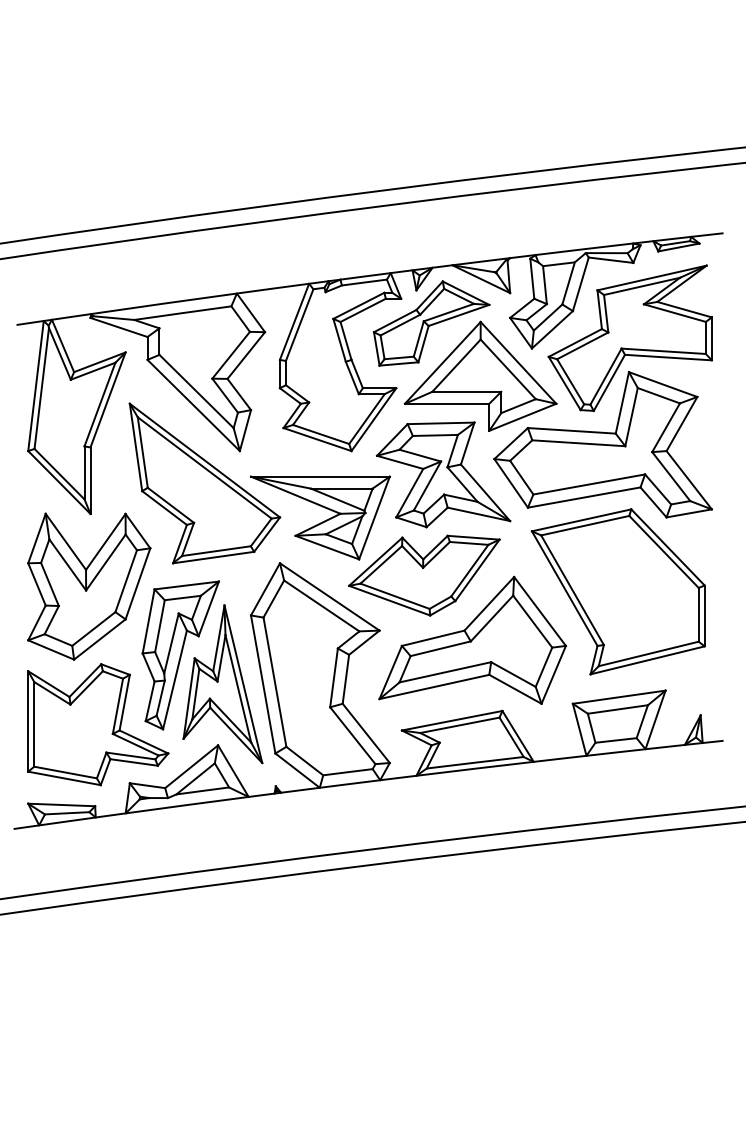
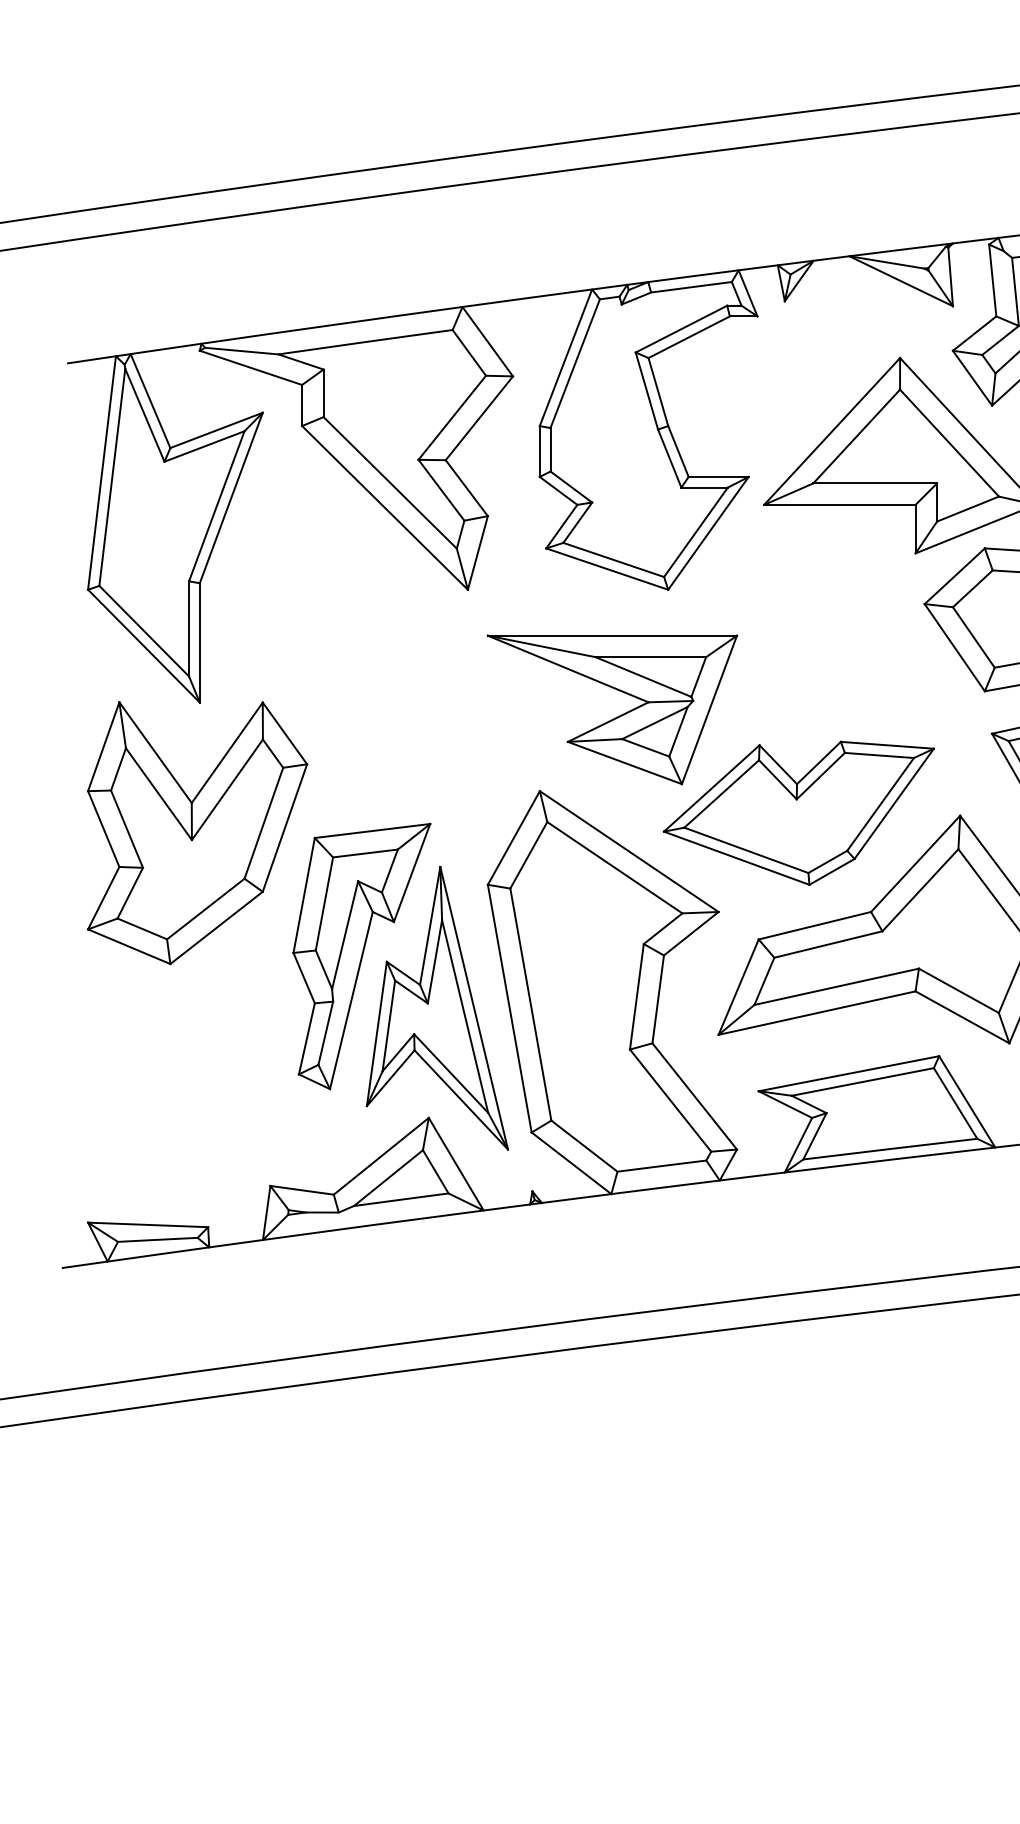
part: (431, 323) -> (811, 360), removed
part: (443, 474) -> (833, 631), removed
part: (204, 483) -> (404, 647), removed
part: (98, 724) -> (214, 1080), removed

